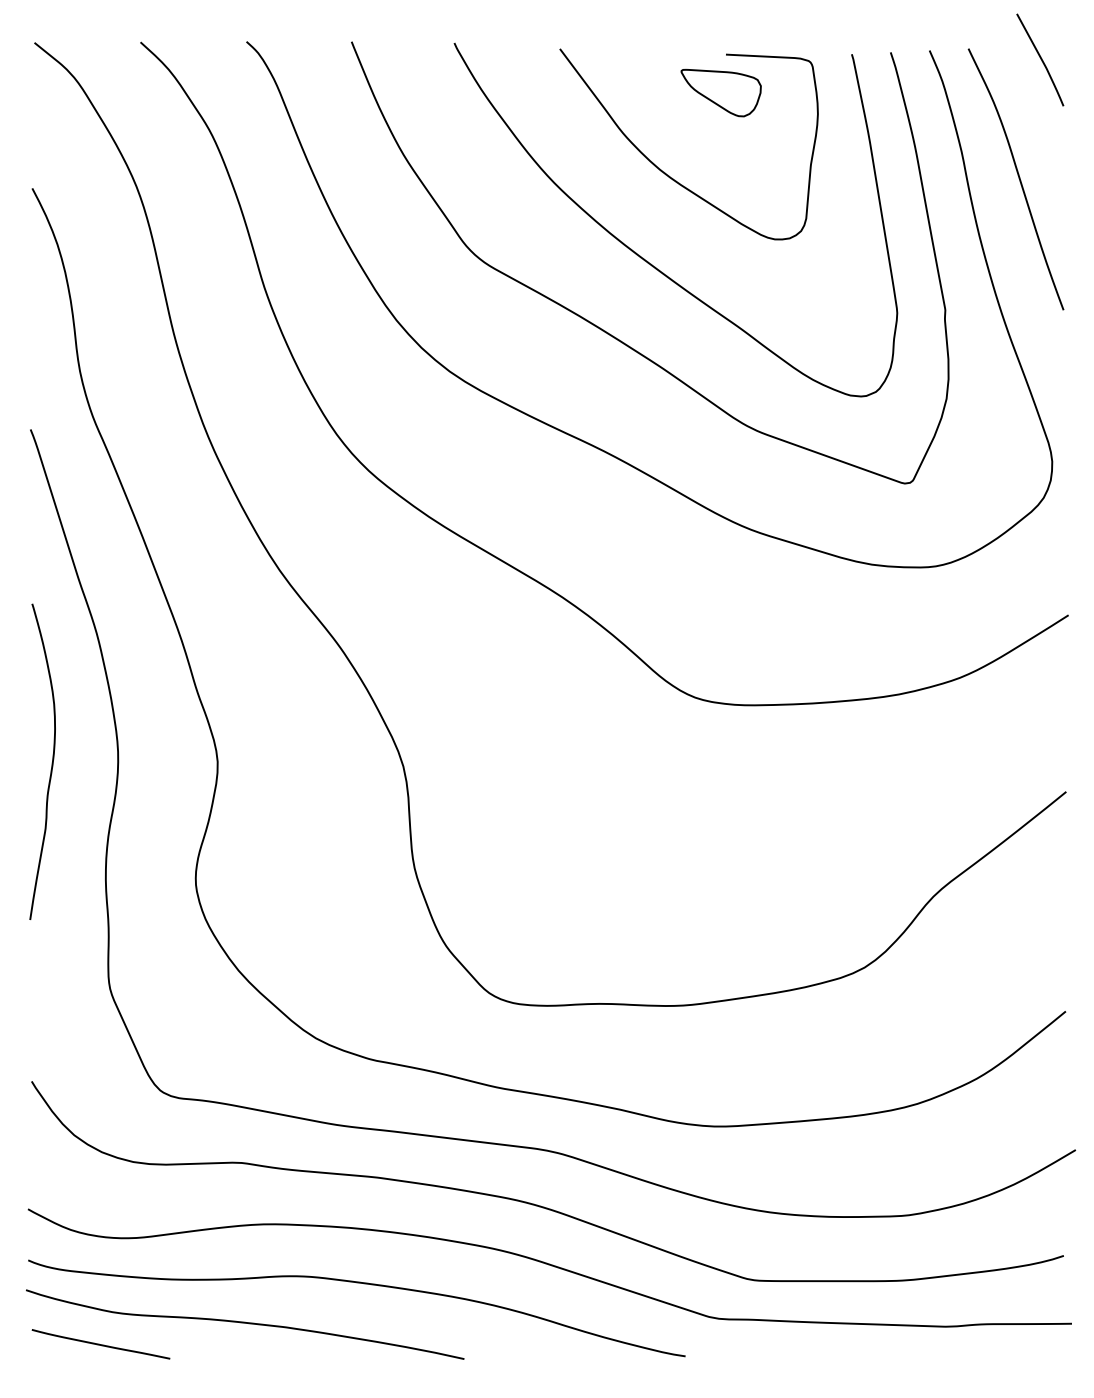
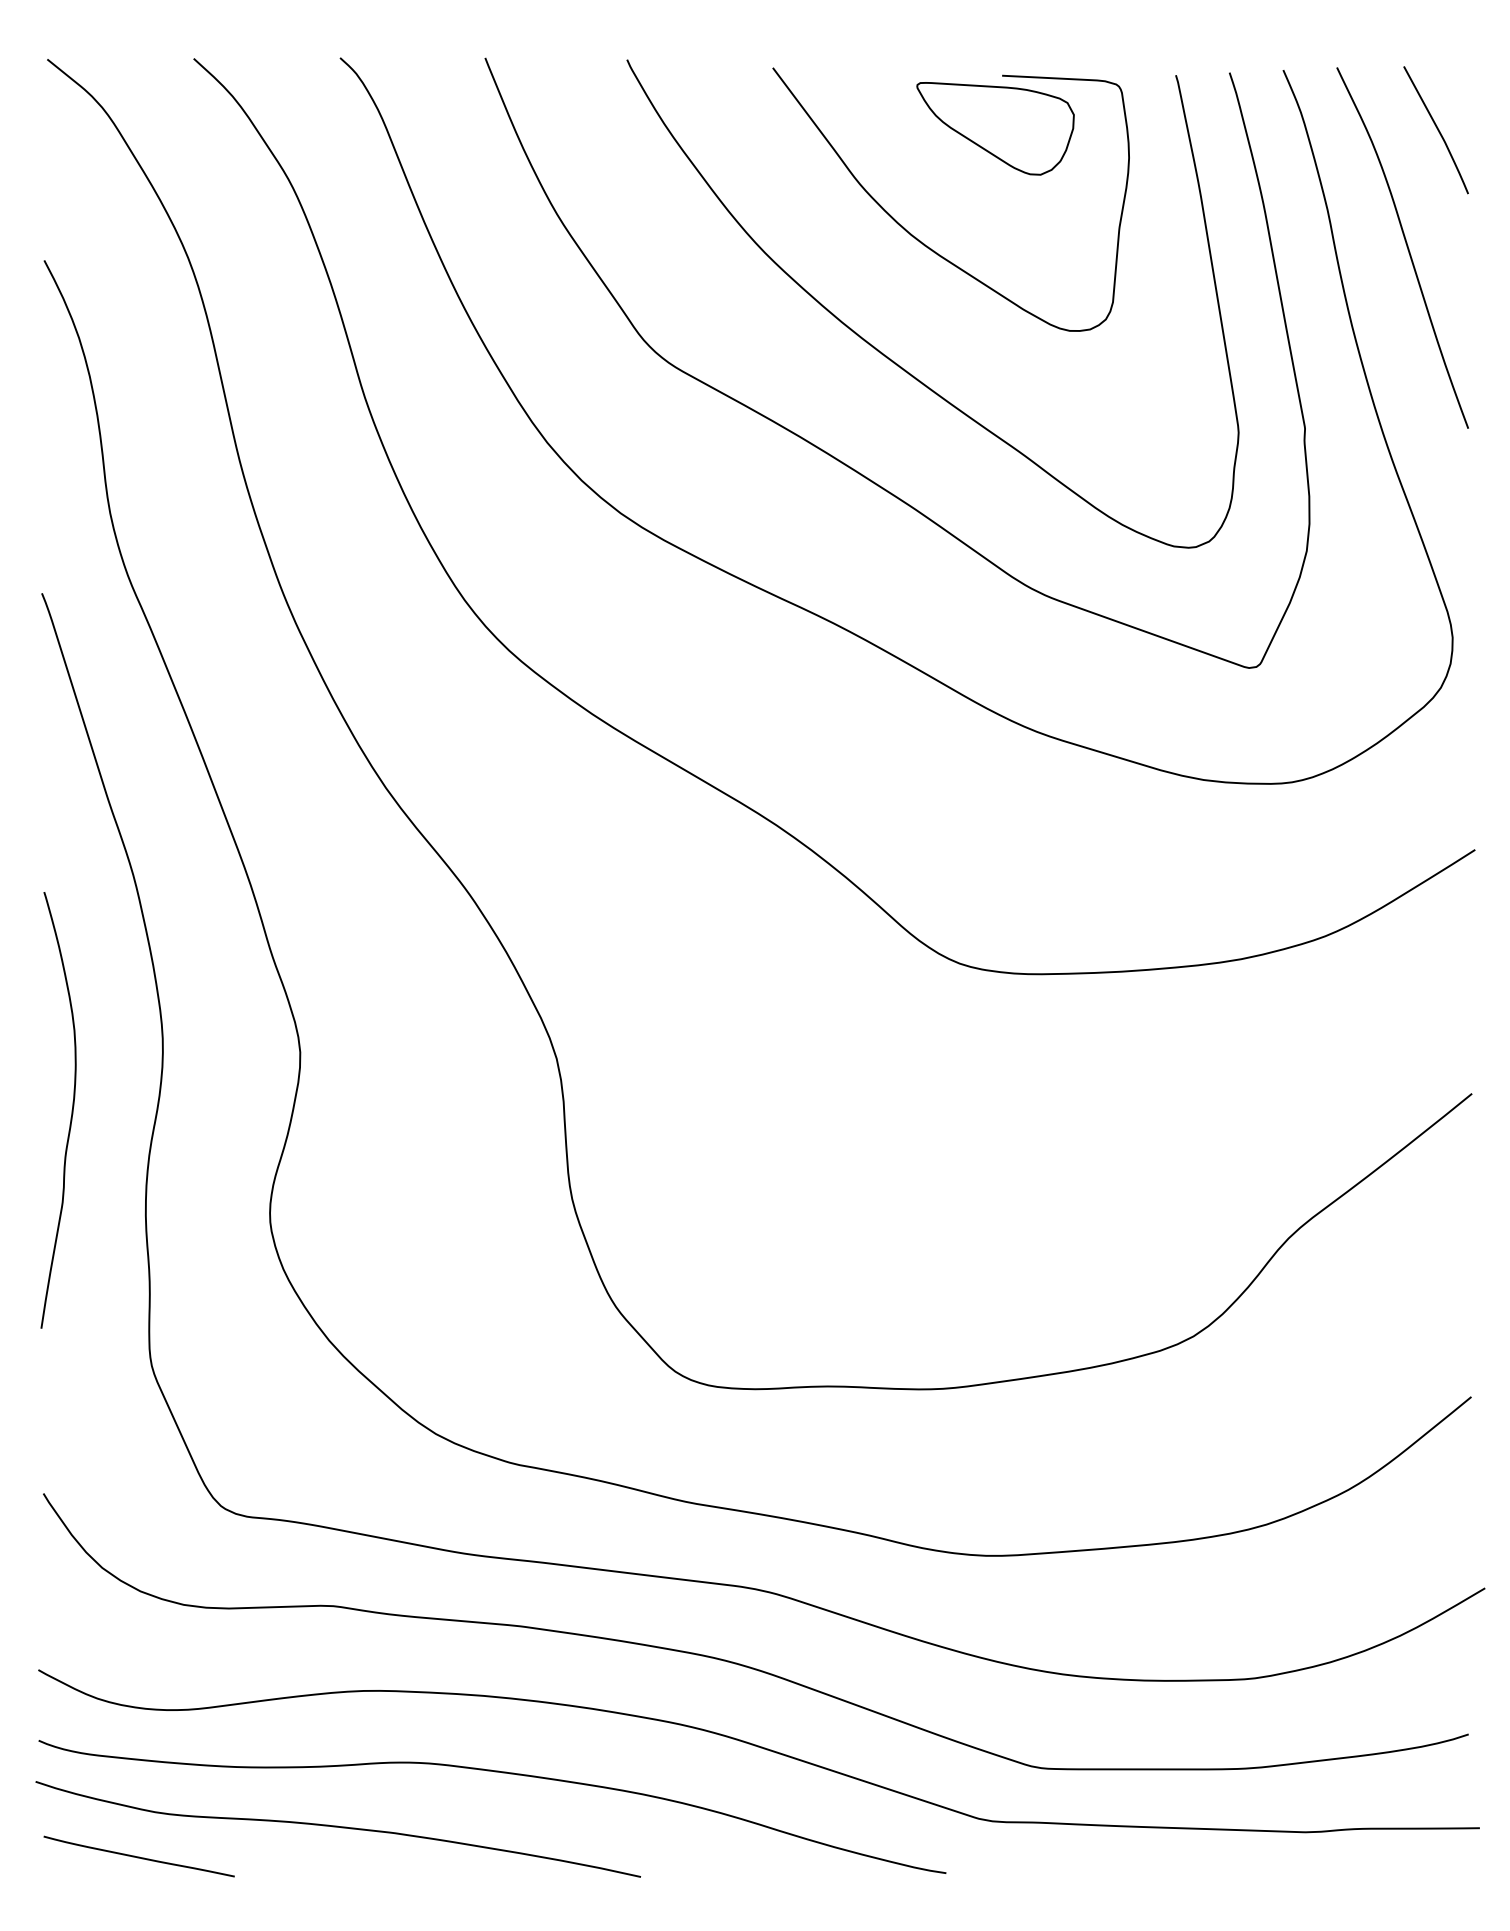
curve: (1041, 60) -> (1437, 130), moved
part: (721, 92) -> (995, 128), size x1.43
curve: (52, 762) -> (71, 1110), moved

